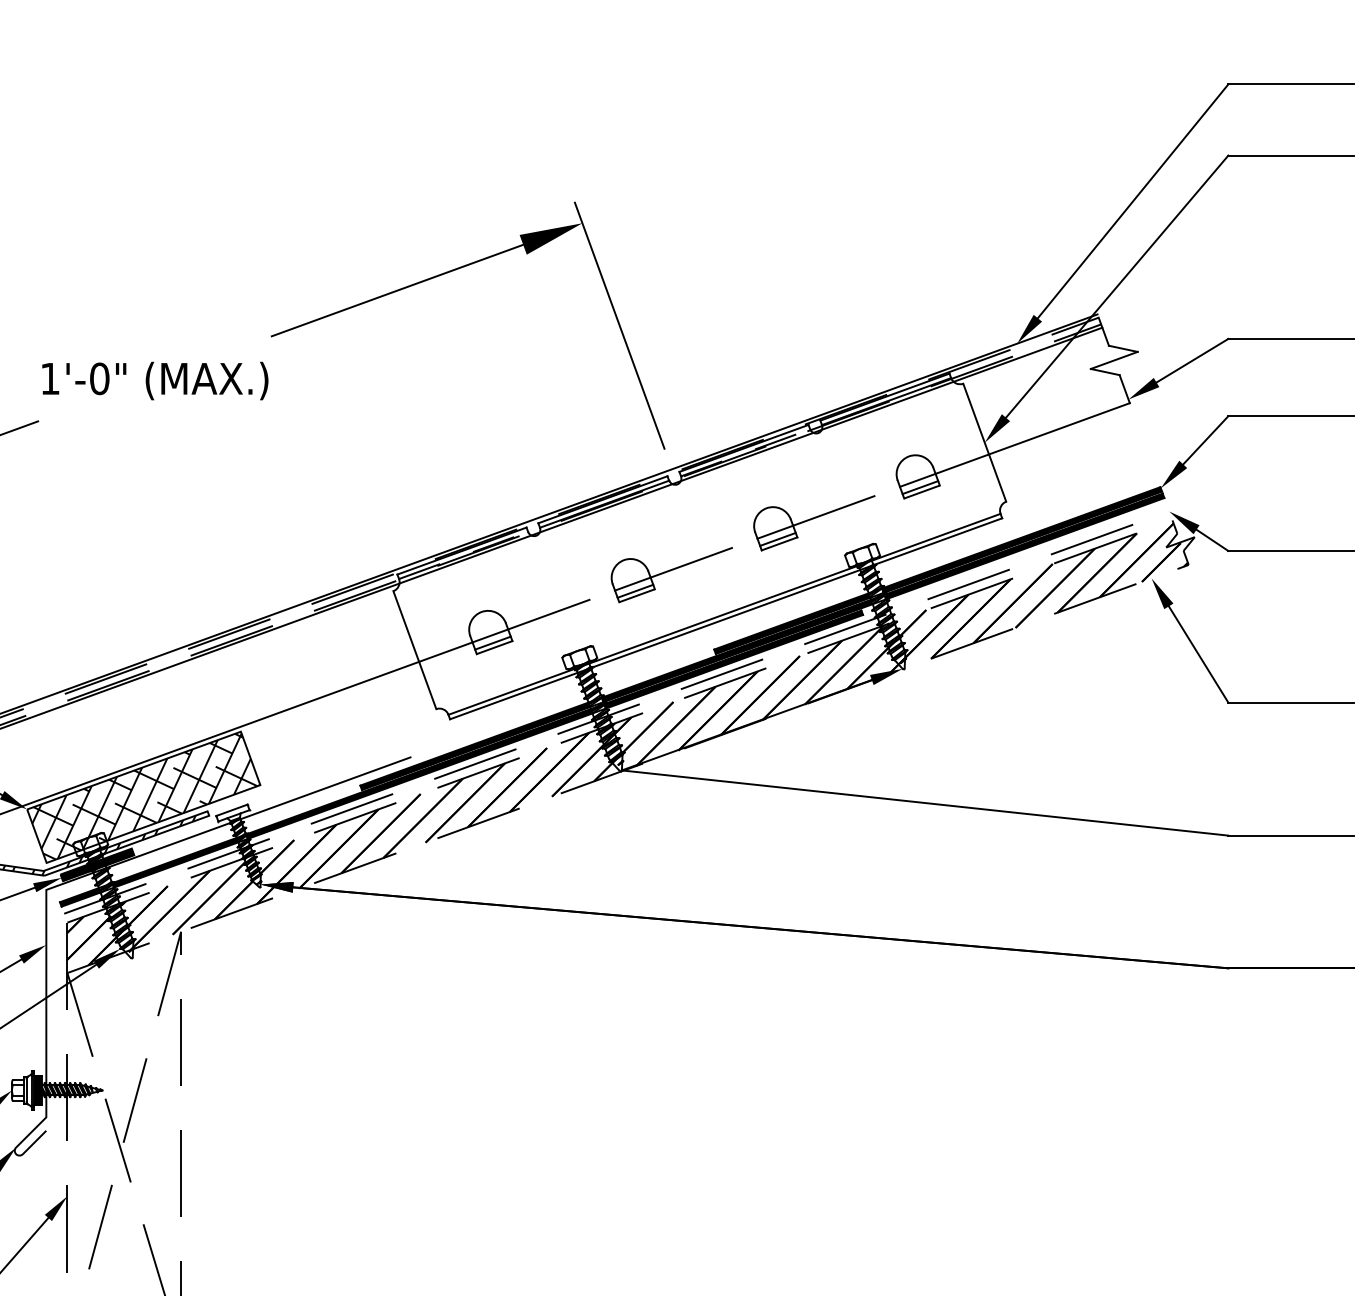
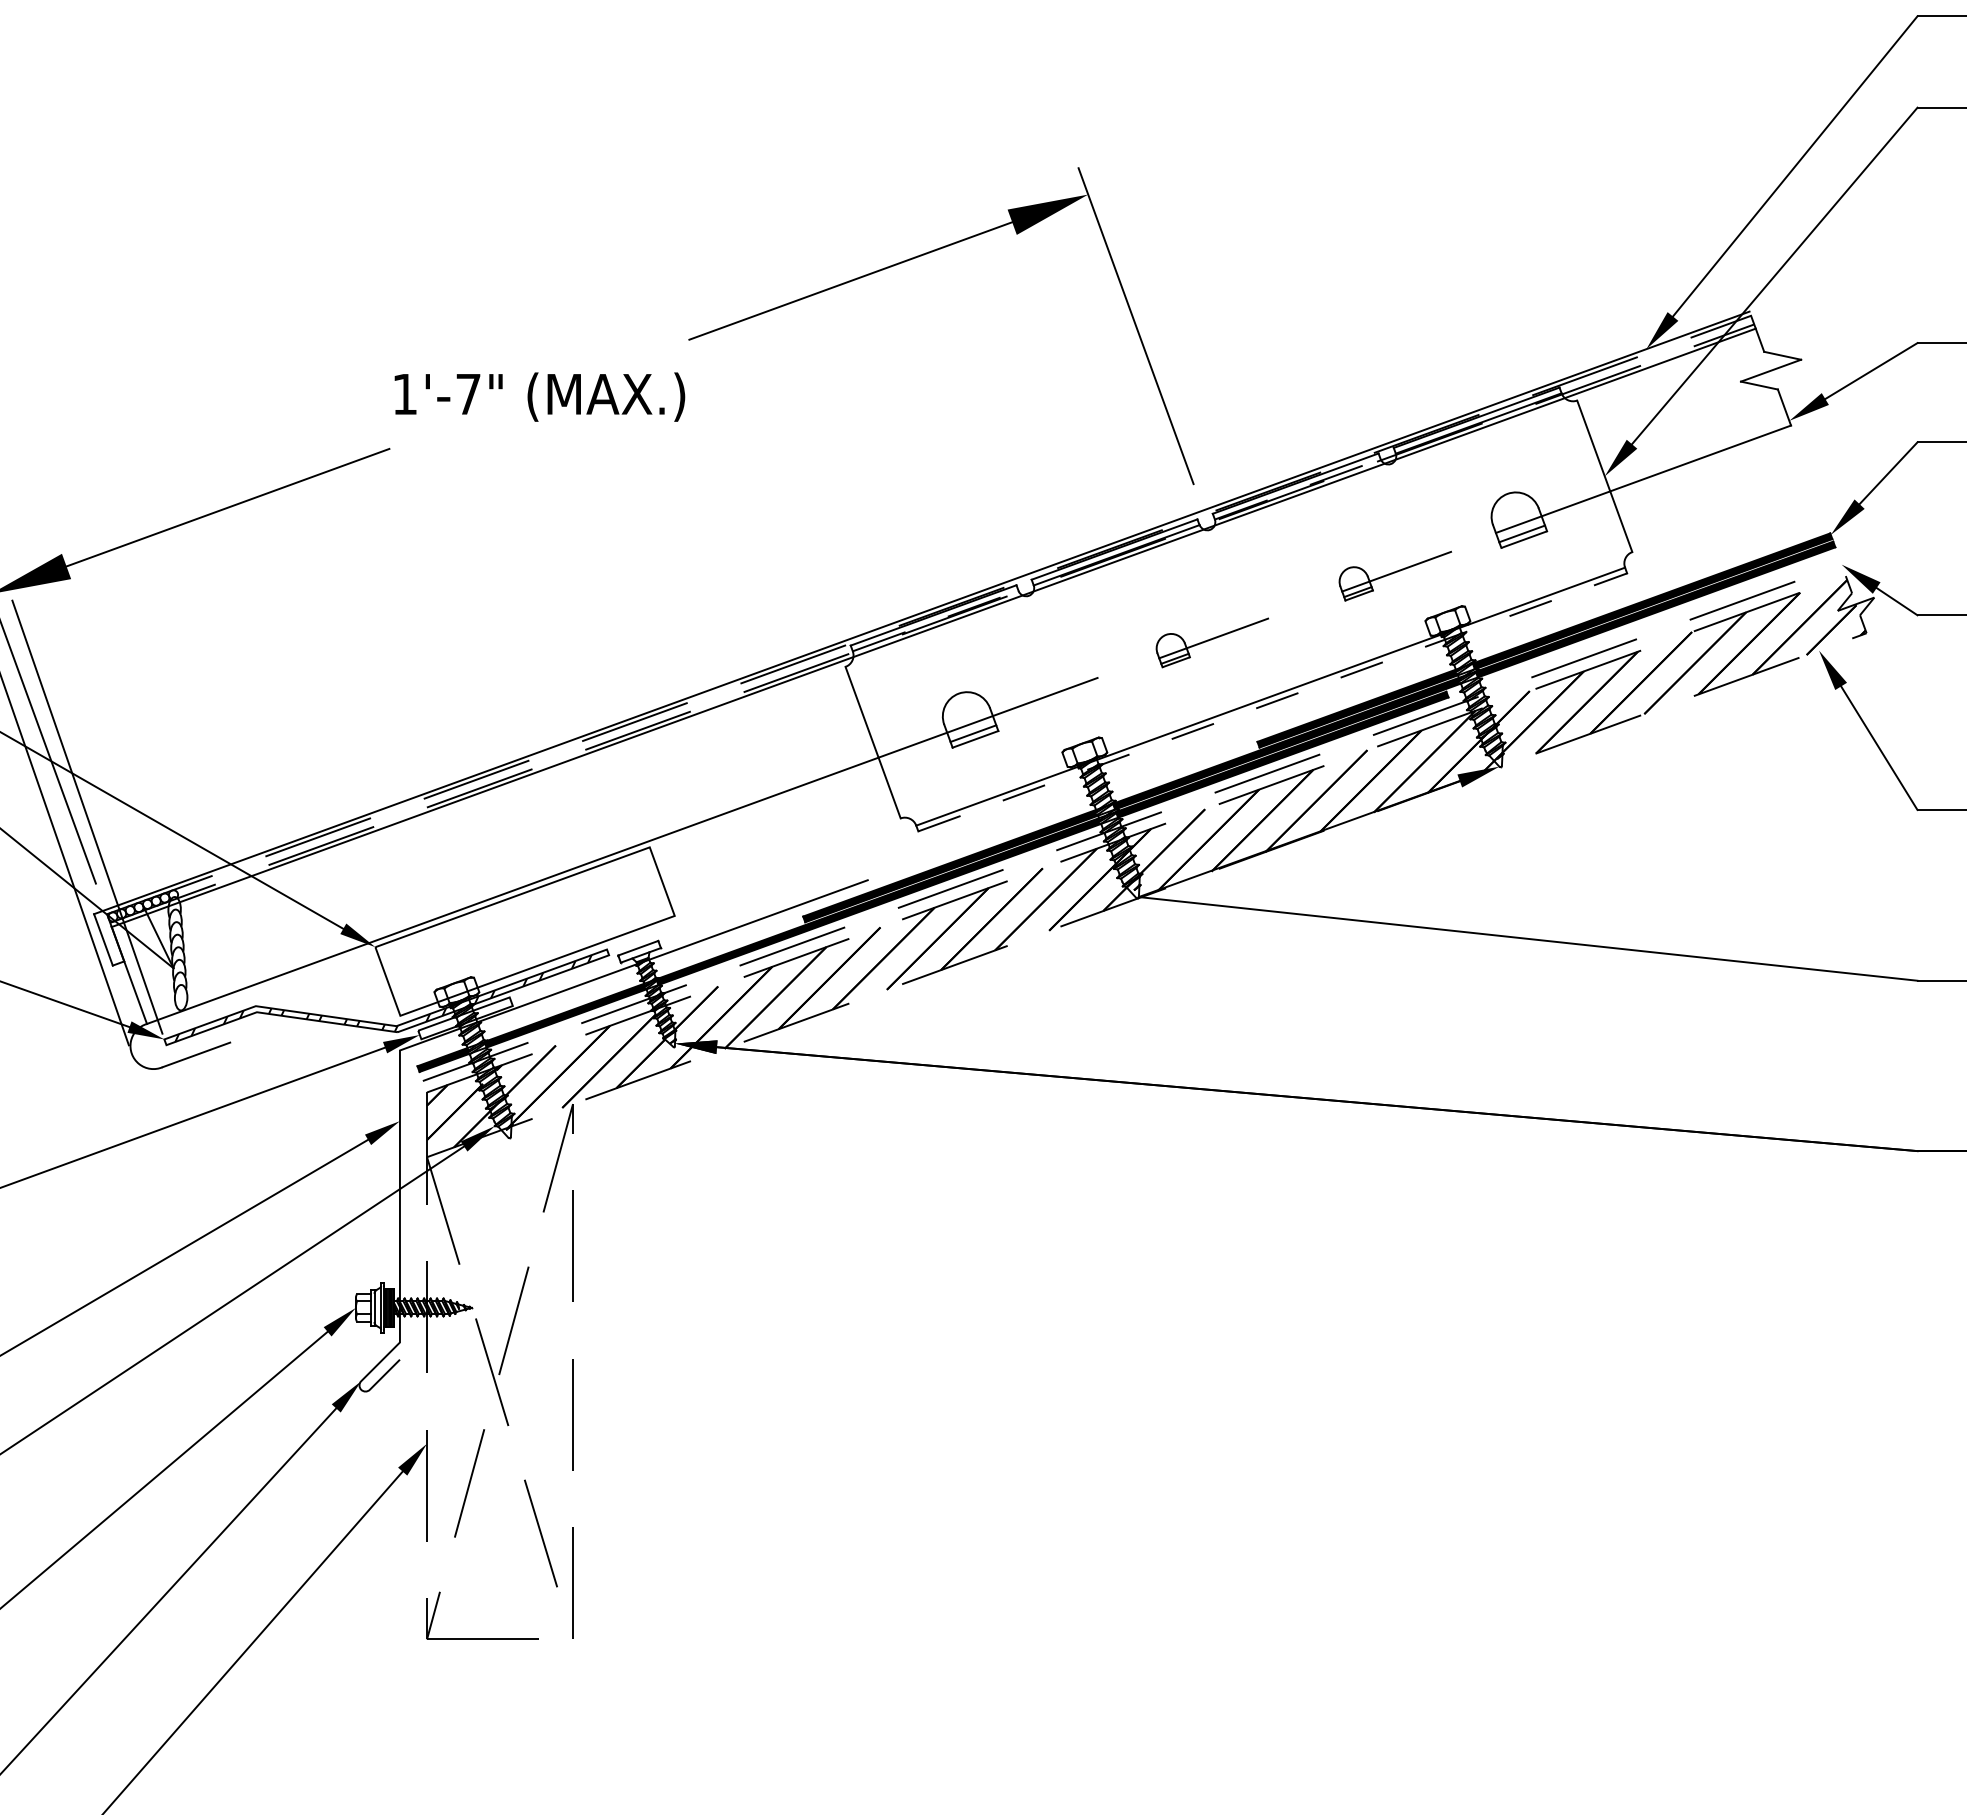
text: (99, 378) -> (468, 394), 1'-0" -> 1'-7"
part: (813, 523) -> (1385, 579), size x0.6
part: (671, 575) -> (1202, 646), size x0.6
line: (726, 618) -> (1273, 702), solid -> dashed
hatch: (146, 796) -> (528, 930), removed
fill: (97, 865) -> (465, 1018), removed

